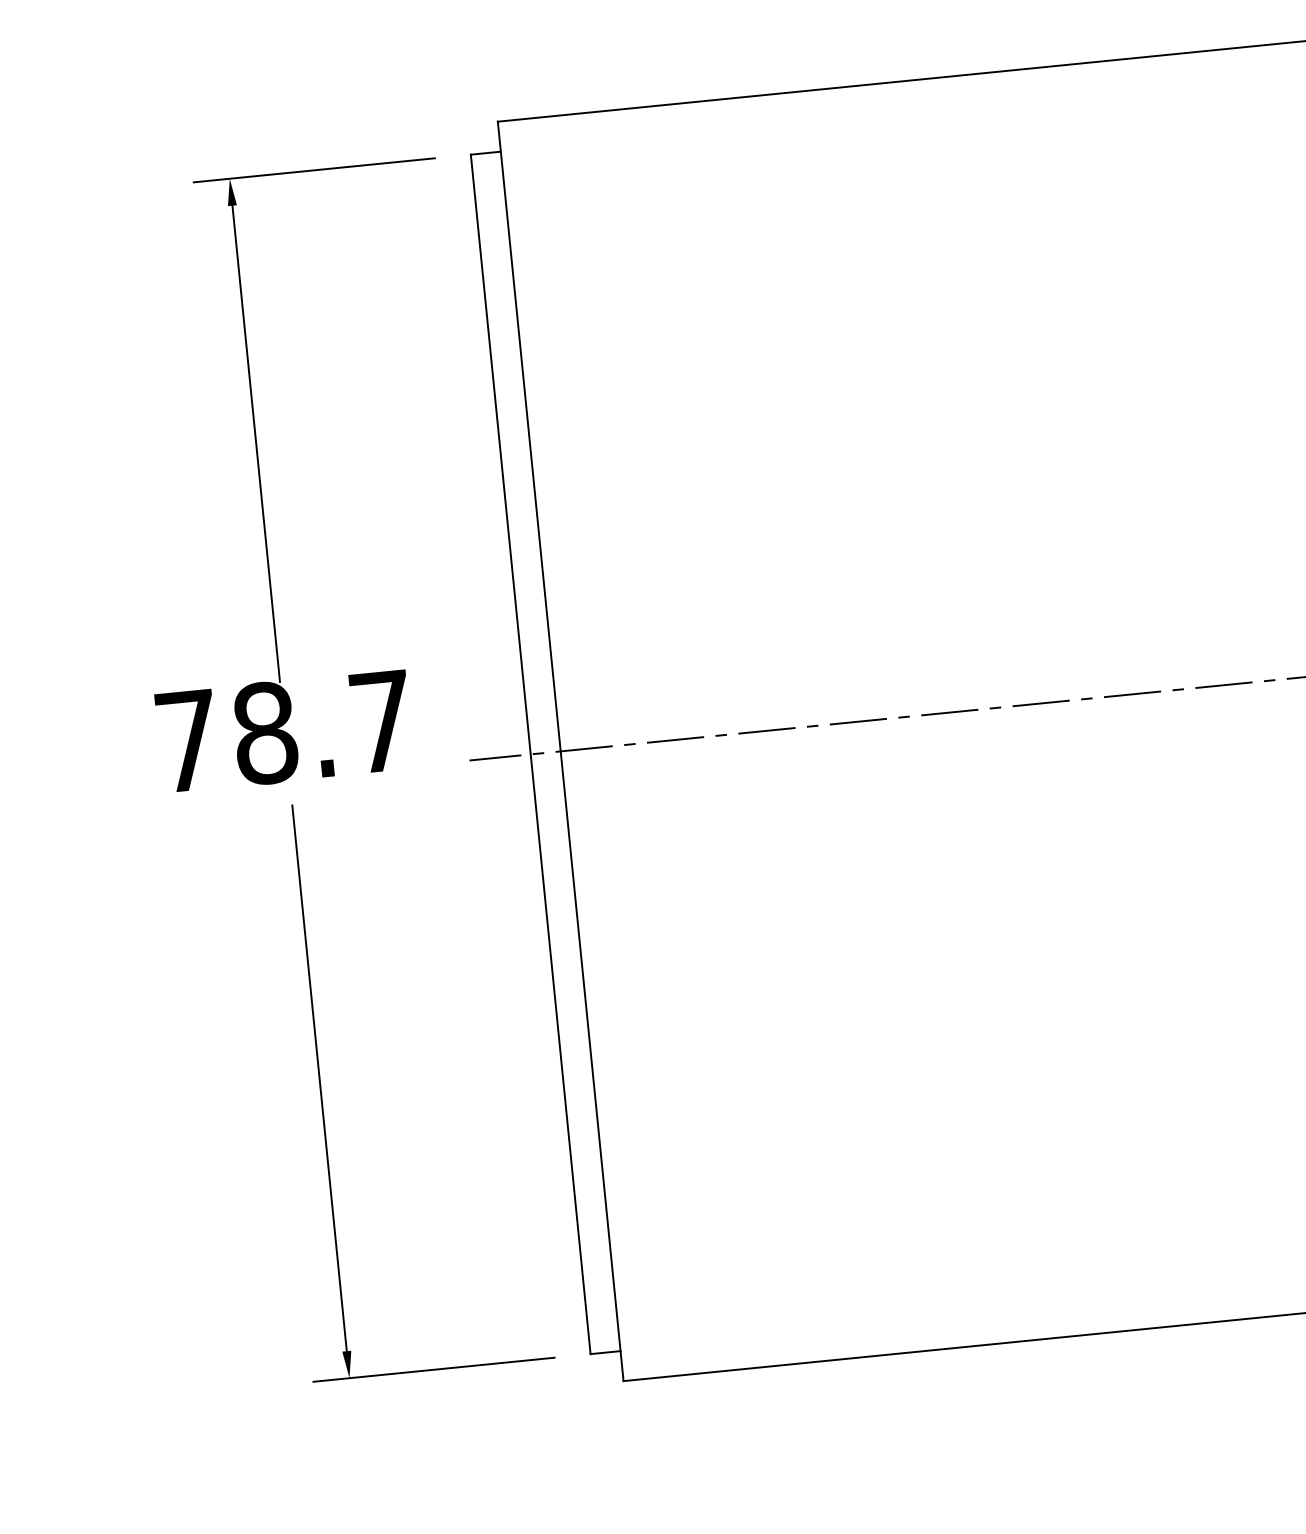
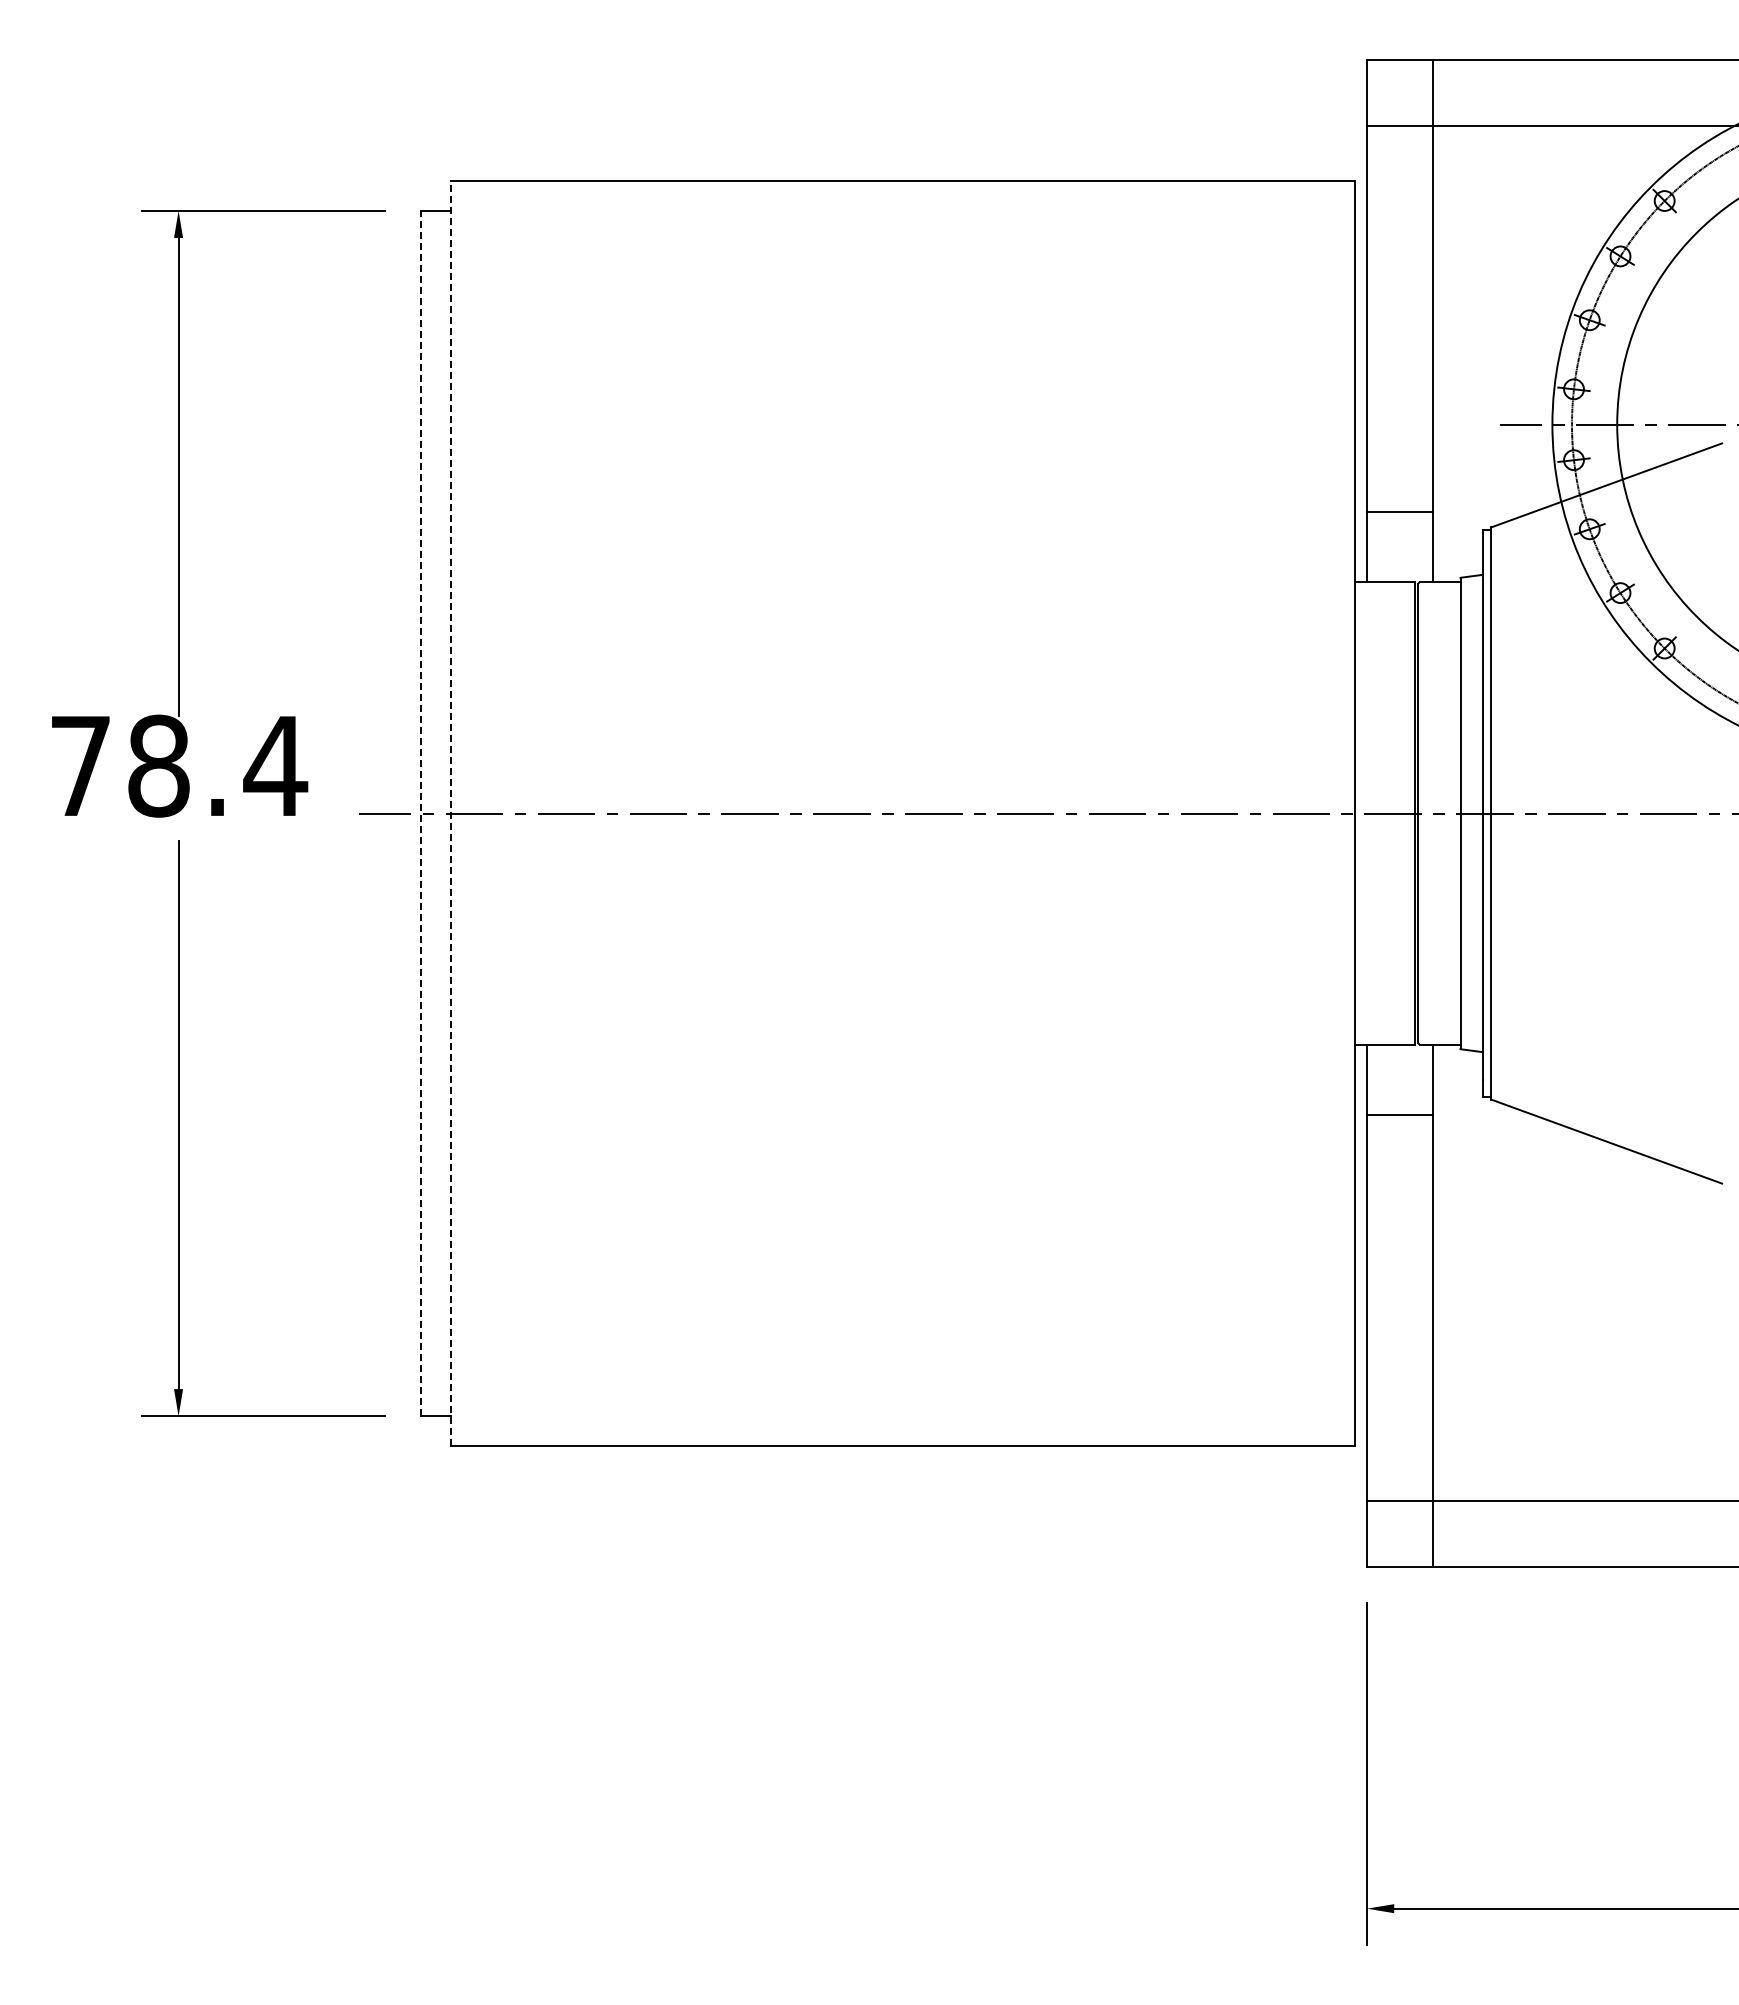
text: (381, 721) -> (275, 765), 78.7 -> 78.4
line: (560, 751) -> (450, 813), solid -> dashed
line: (530, 754) -> (420, 813), solid -> dashed

